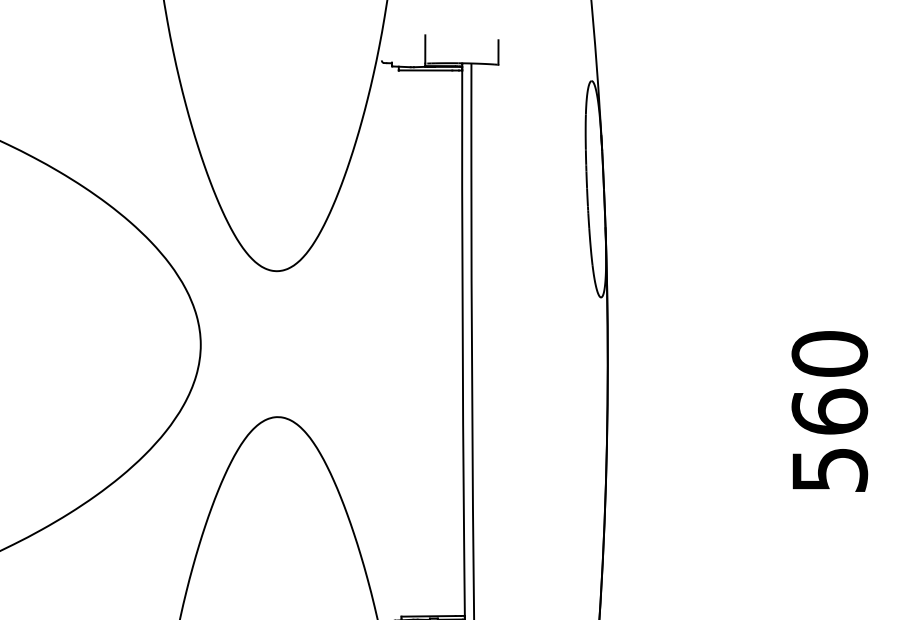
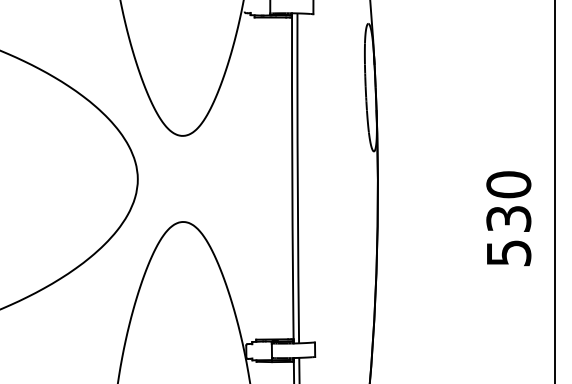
text: (829, 411) -> (508, 218), 560 -> 530

